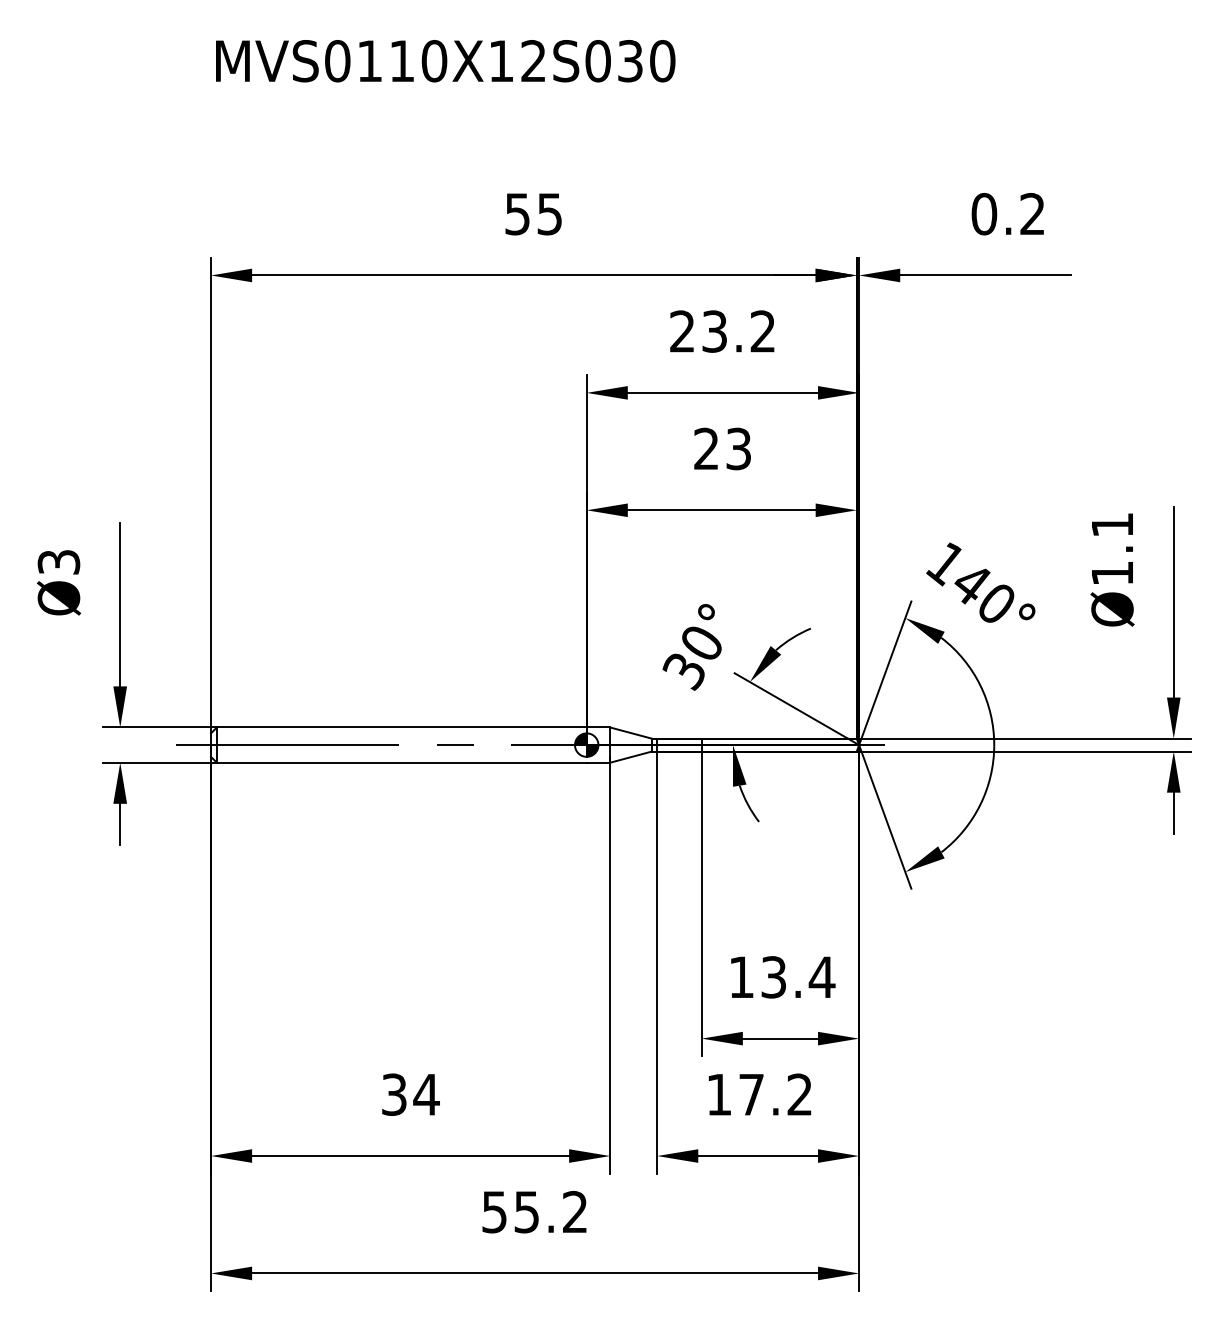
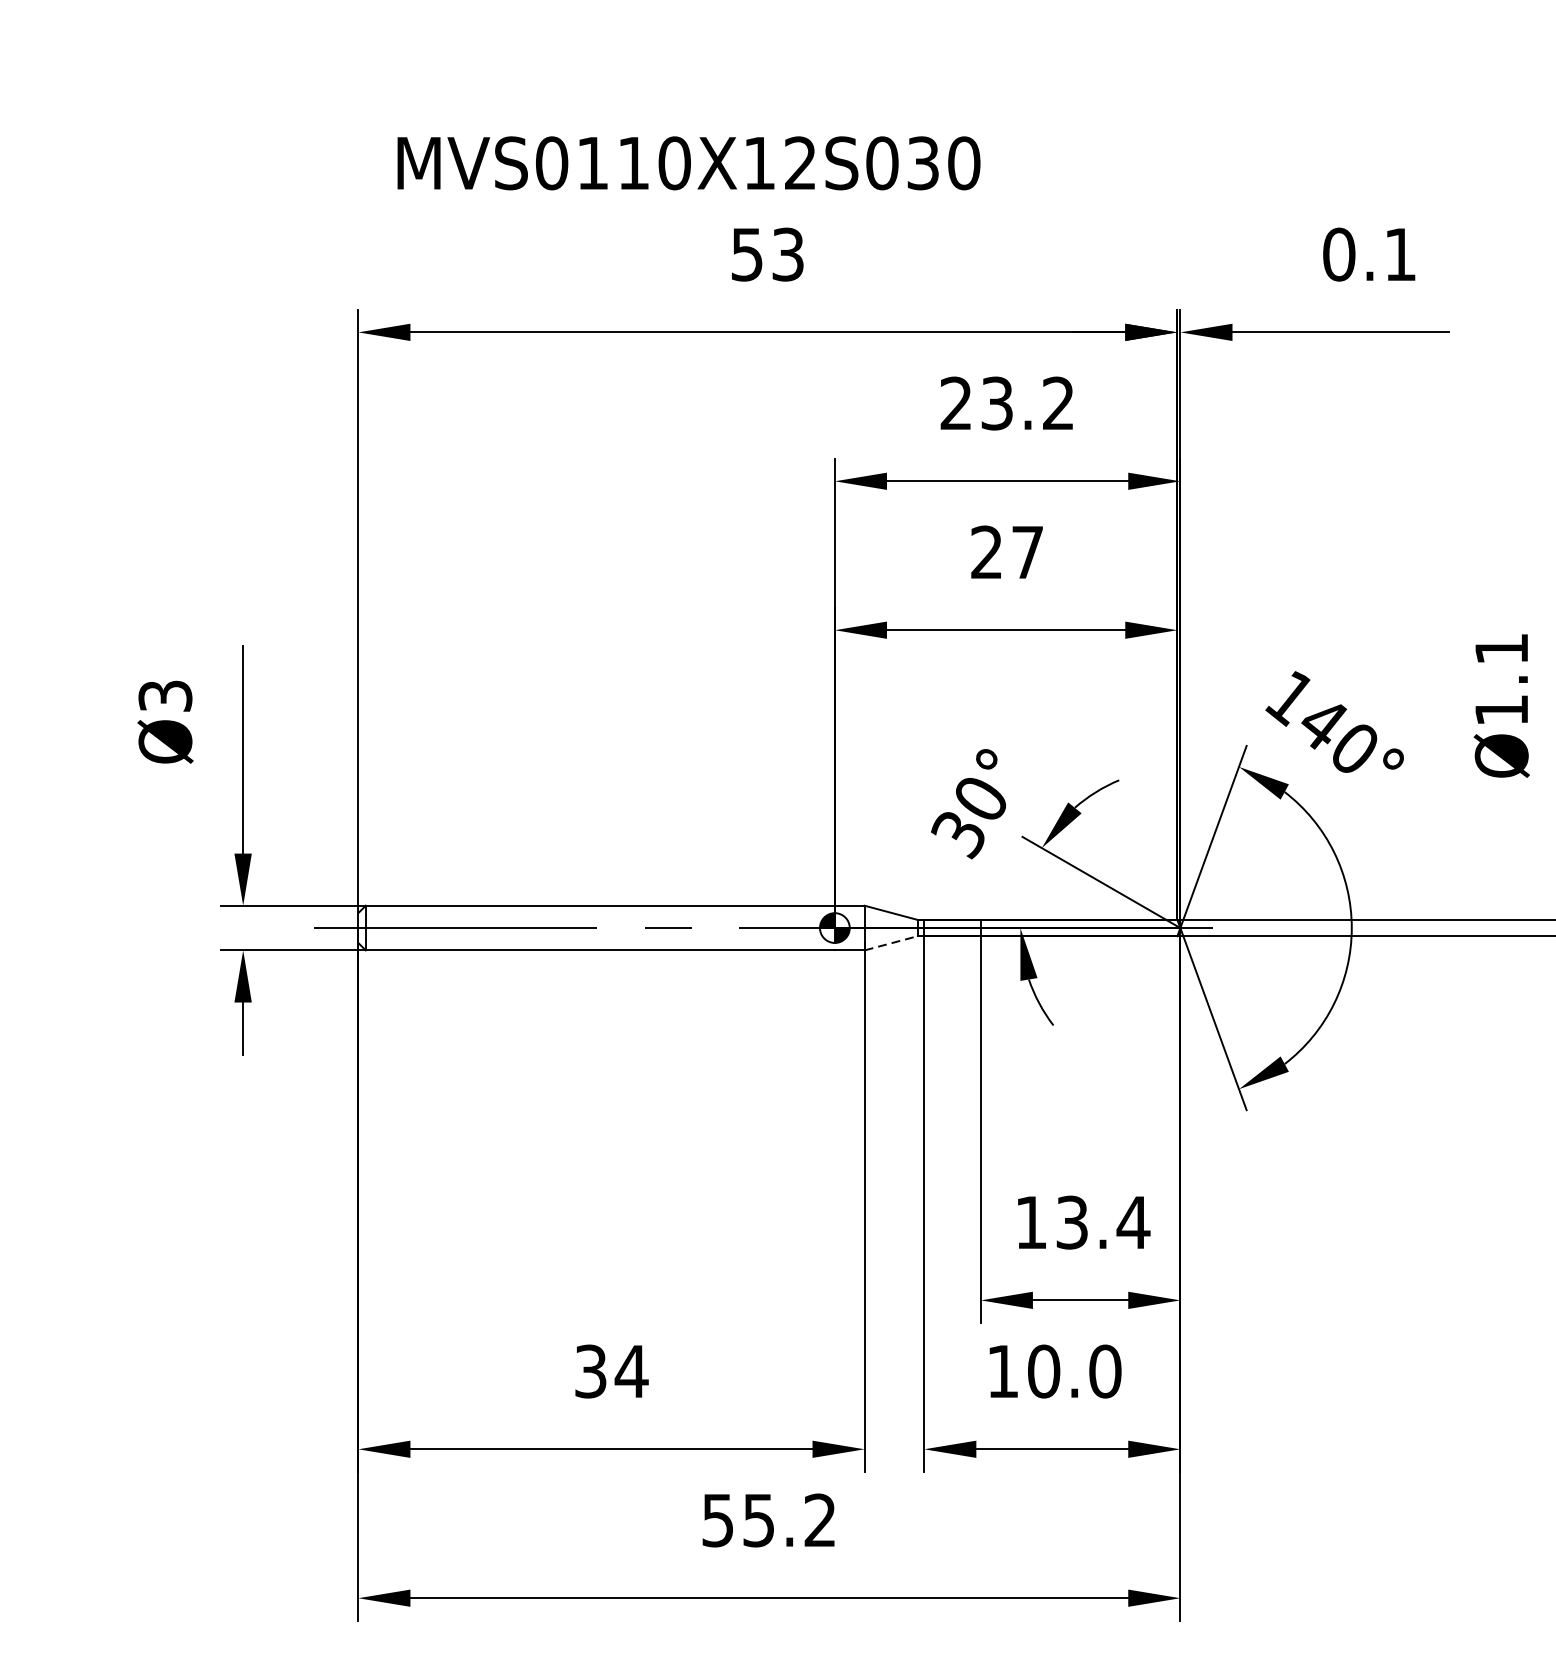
text: (445, 61) -> (688, 163), moved
text: (549, 213) -> (787, 253), 55 -> 53
text: (1032, 213) -> (1400, 253), 0.2 -> 0.1
text: (738, 448) -> (1027, 551), 23 -> 27
line: (631, 757) -> (891, 943), solid -> dashed
text: (775, 1094) -> (1074, 1371), 17.2 -> 10.0

